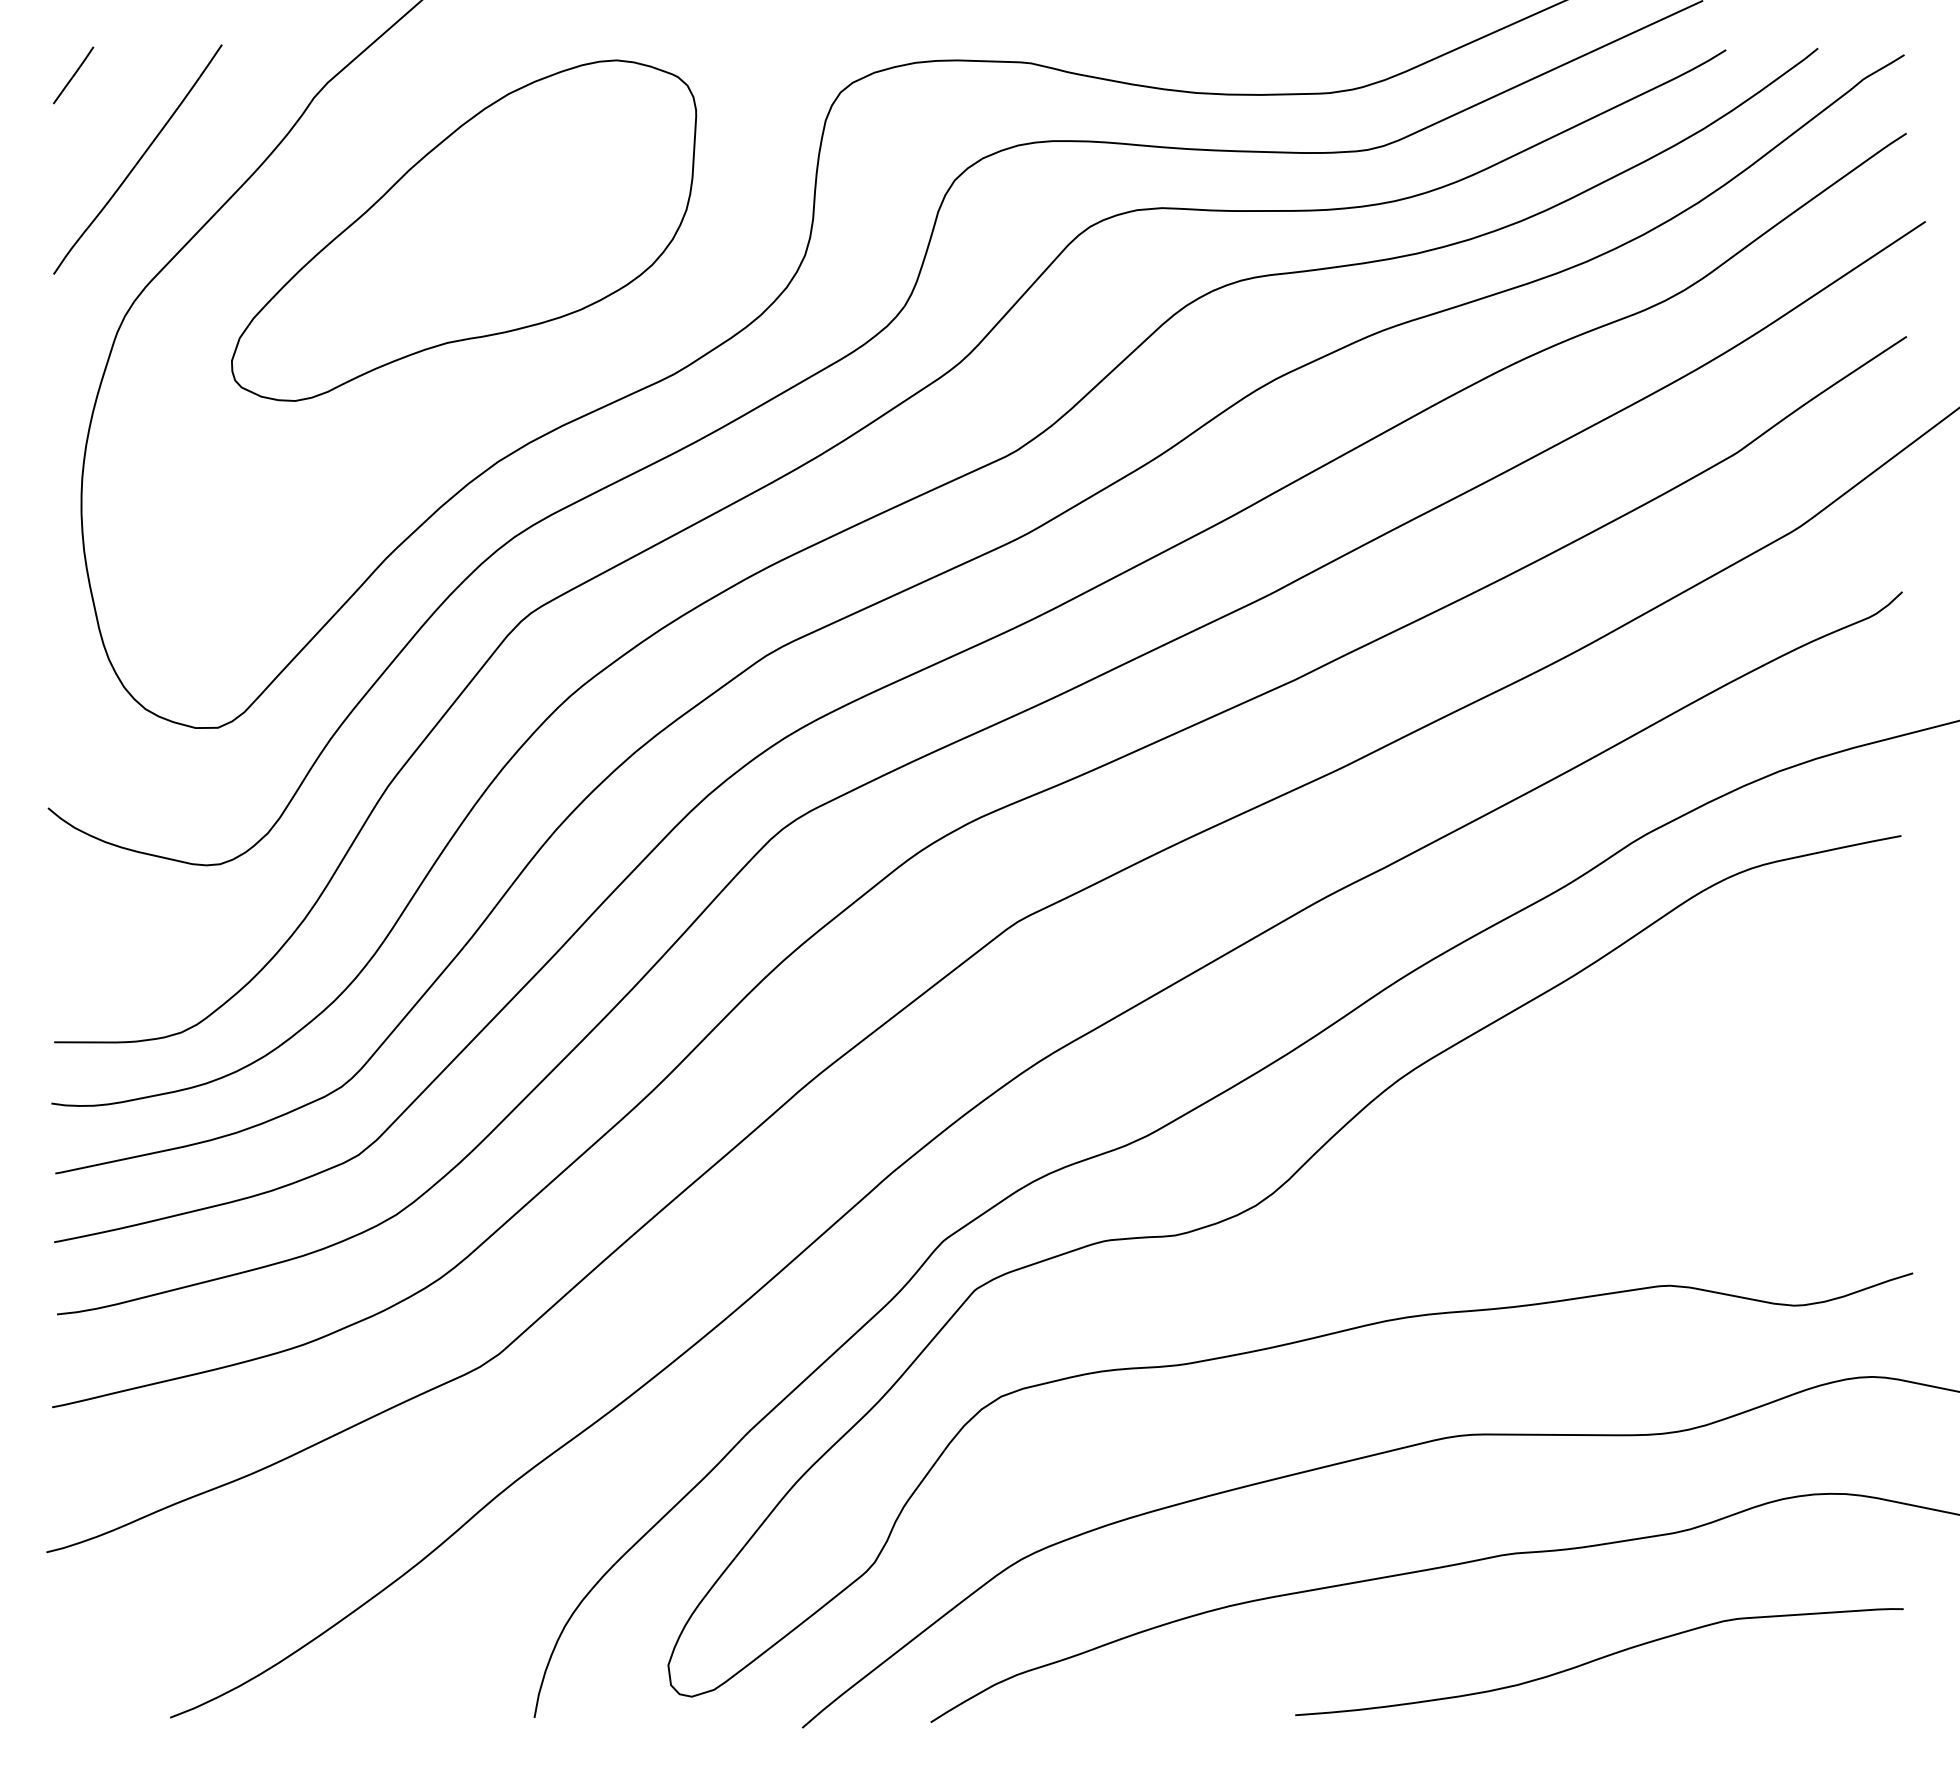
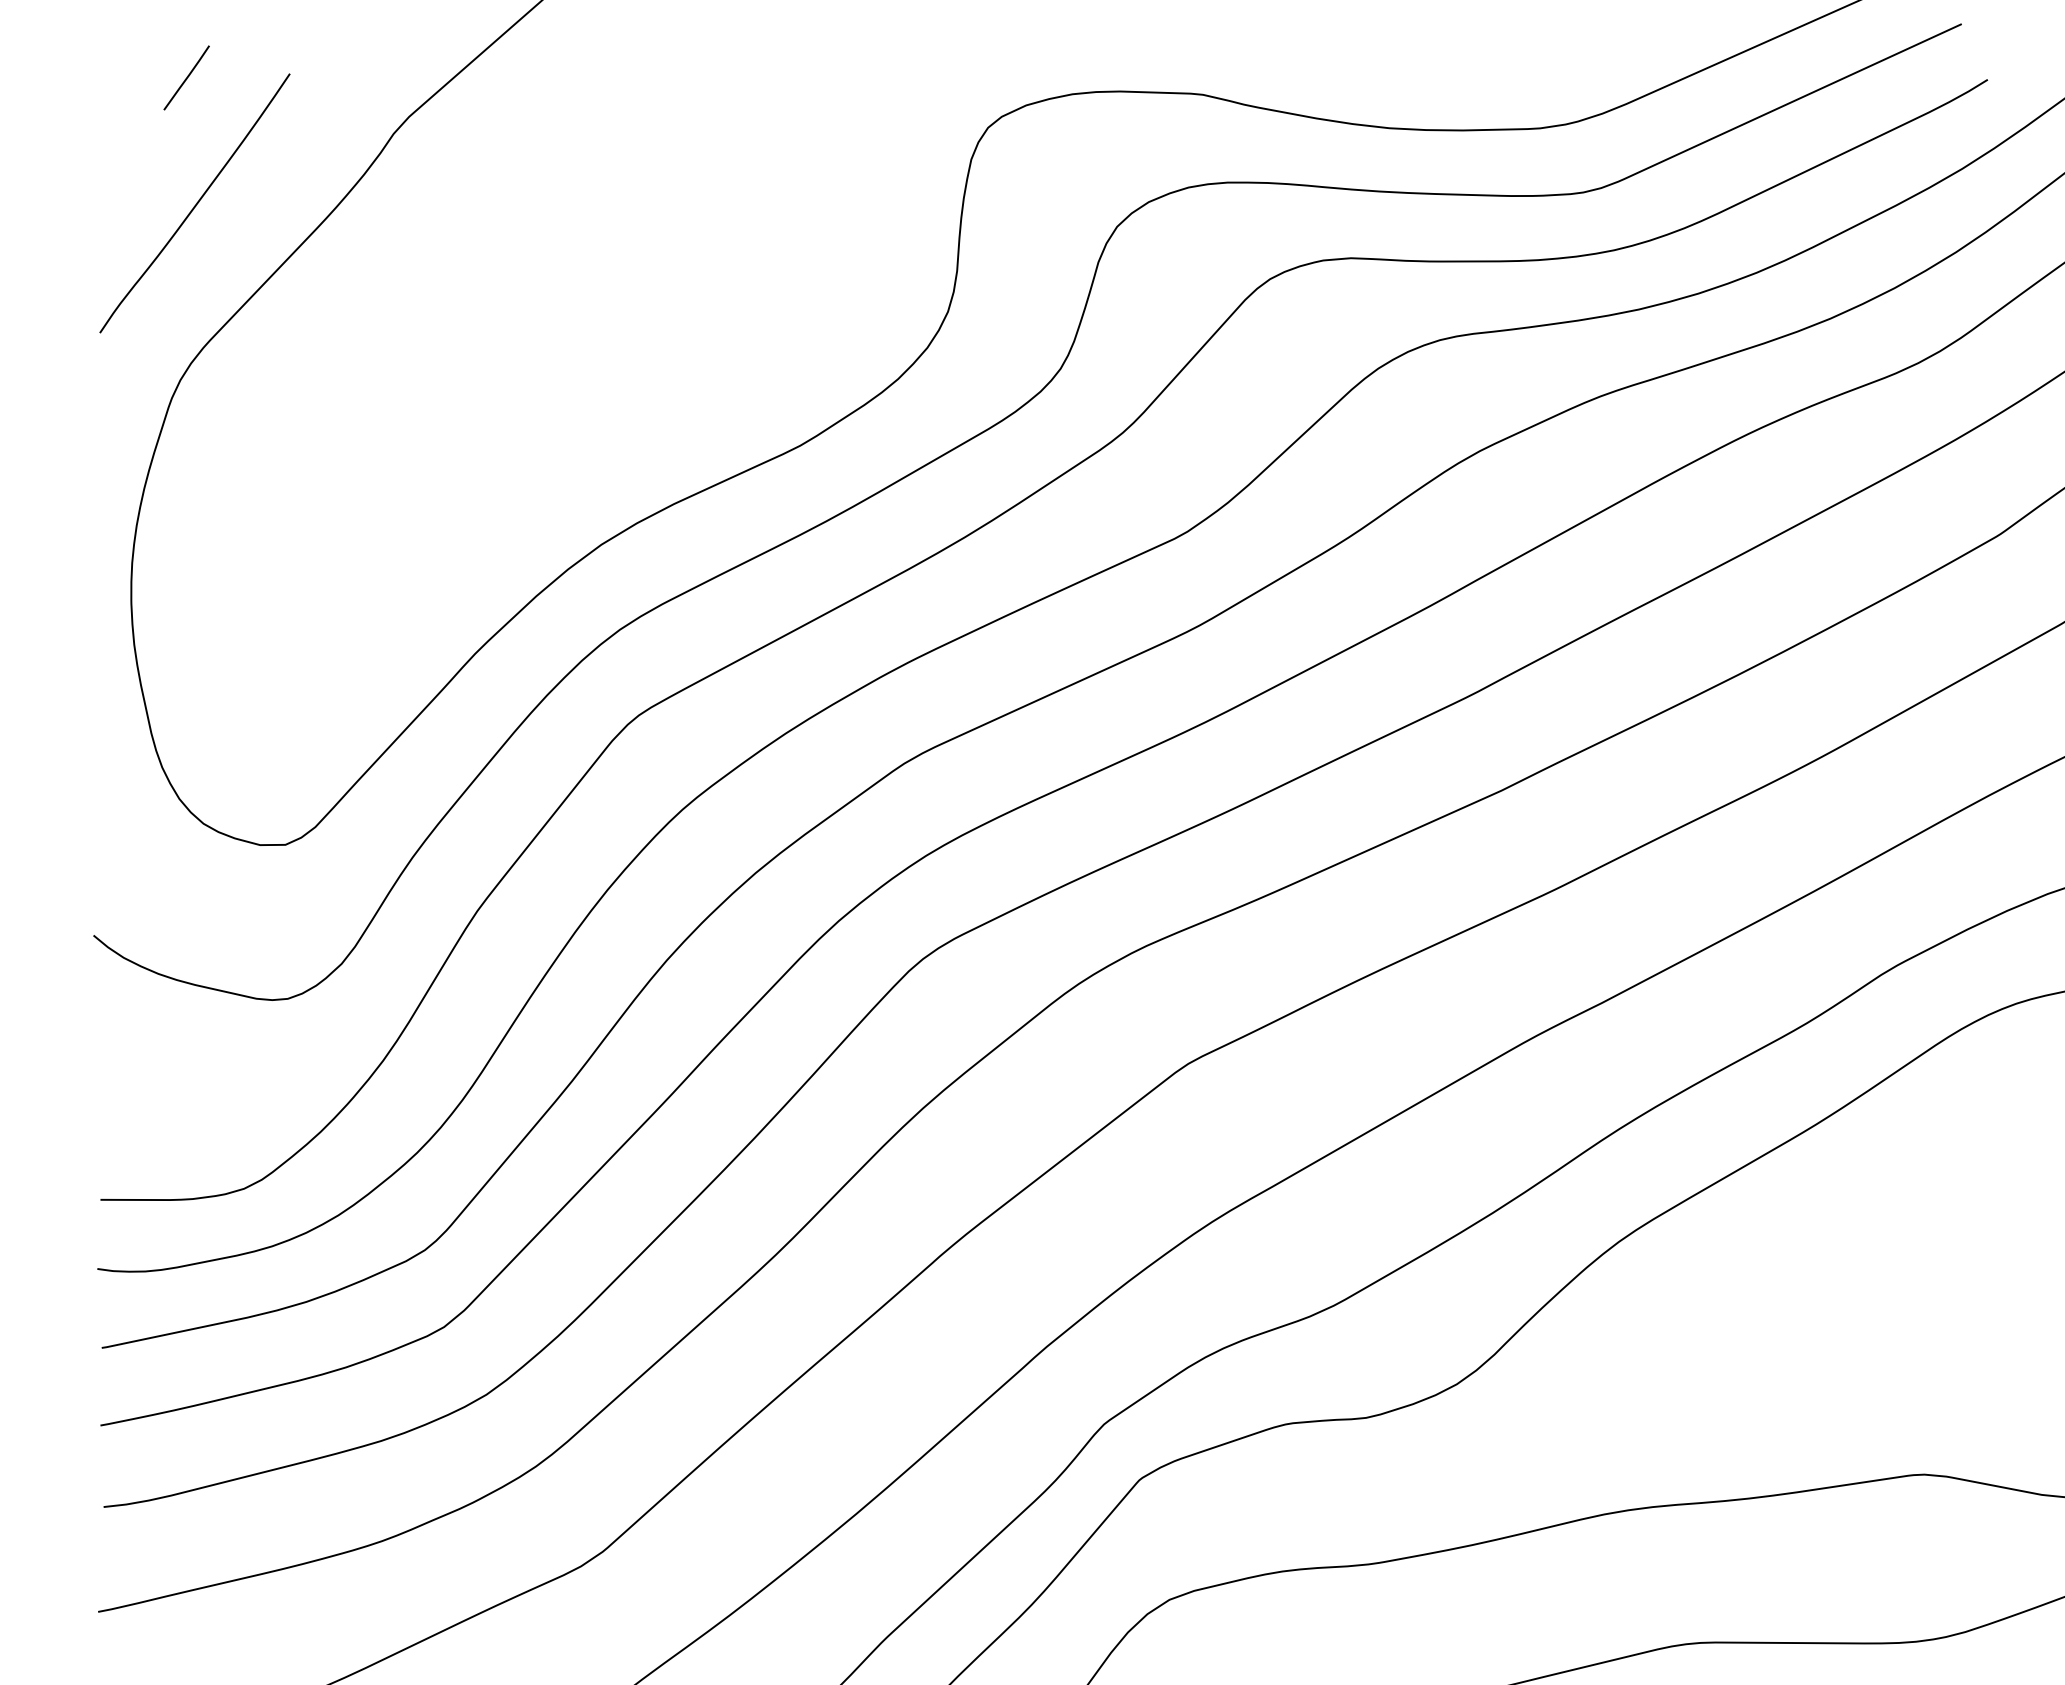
line: (73, 75) -> (186, 78), moved
part: (464, 230) -> (563, 283), removed

